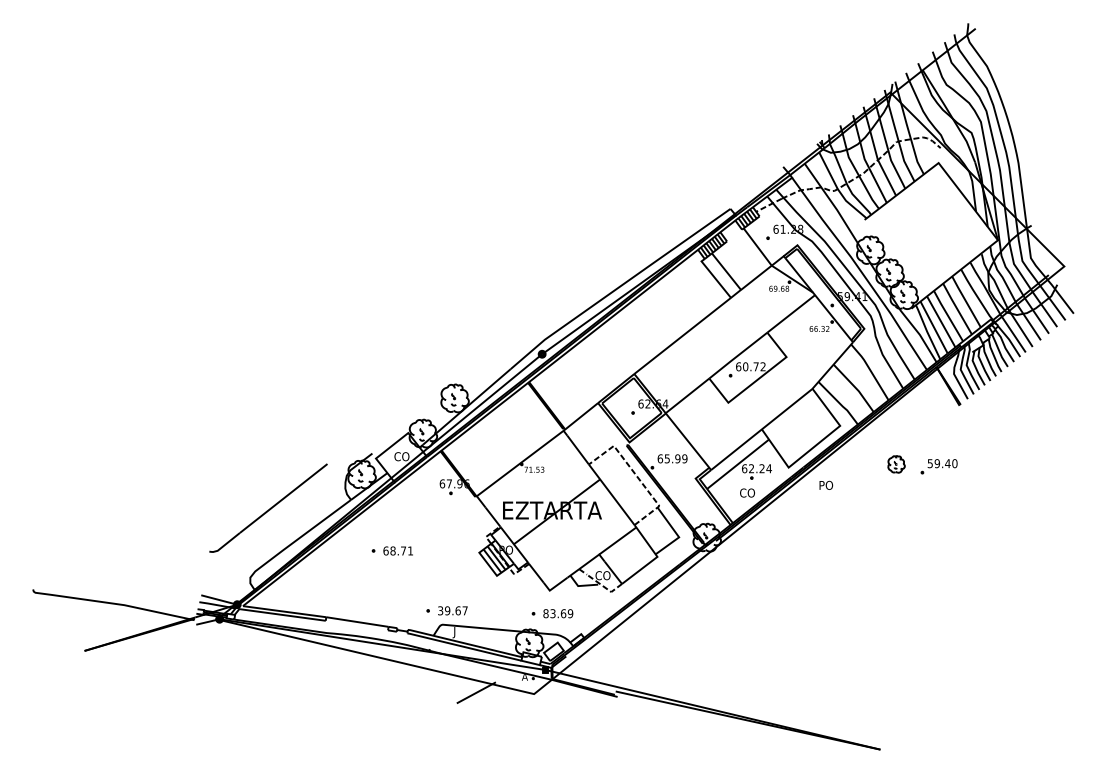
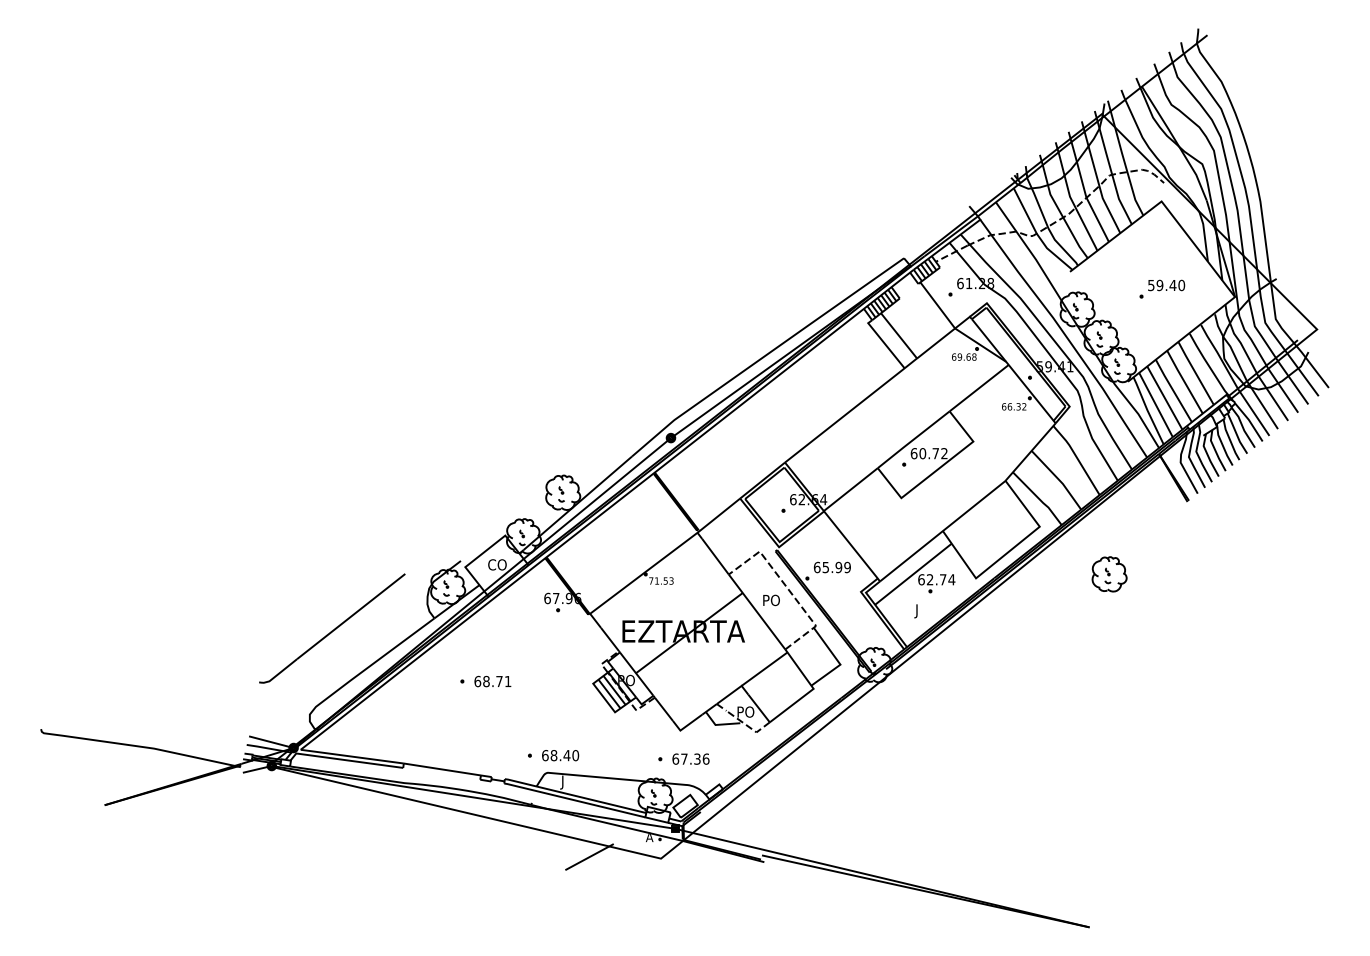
part: (896, 464) -> (1109, 574), size x1.67
part: (939, 466) -> (1162, 288), moved
text: (761, 468) -> (942, 579), 62.24 -> 62.74
text: (826, 485) -> (771, 600), moved
text: (747, 494) -> (924, 611), CO -> J
text: (603, 575) -> (746, 711), CO -> PO
text: (452, 610) -> (560, 755), 39.67 -> 68.40
text: (557, 613) -> (690, 758), 83.69 -> 67.36

